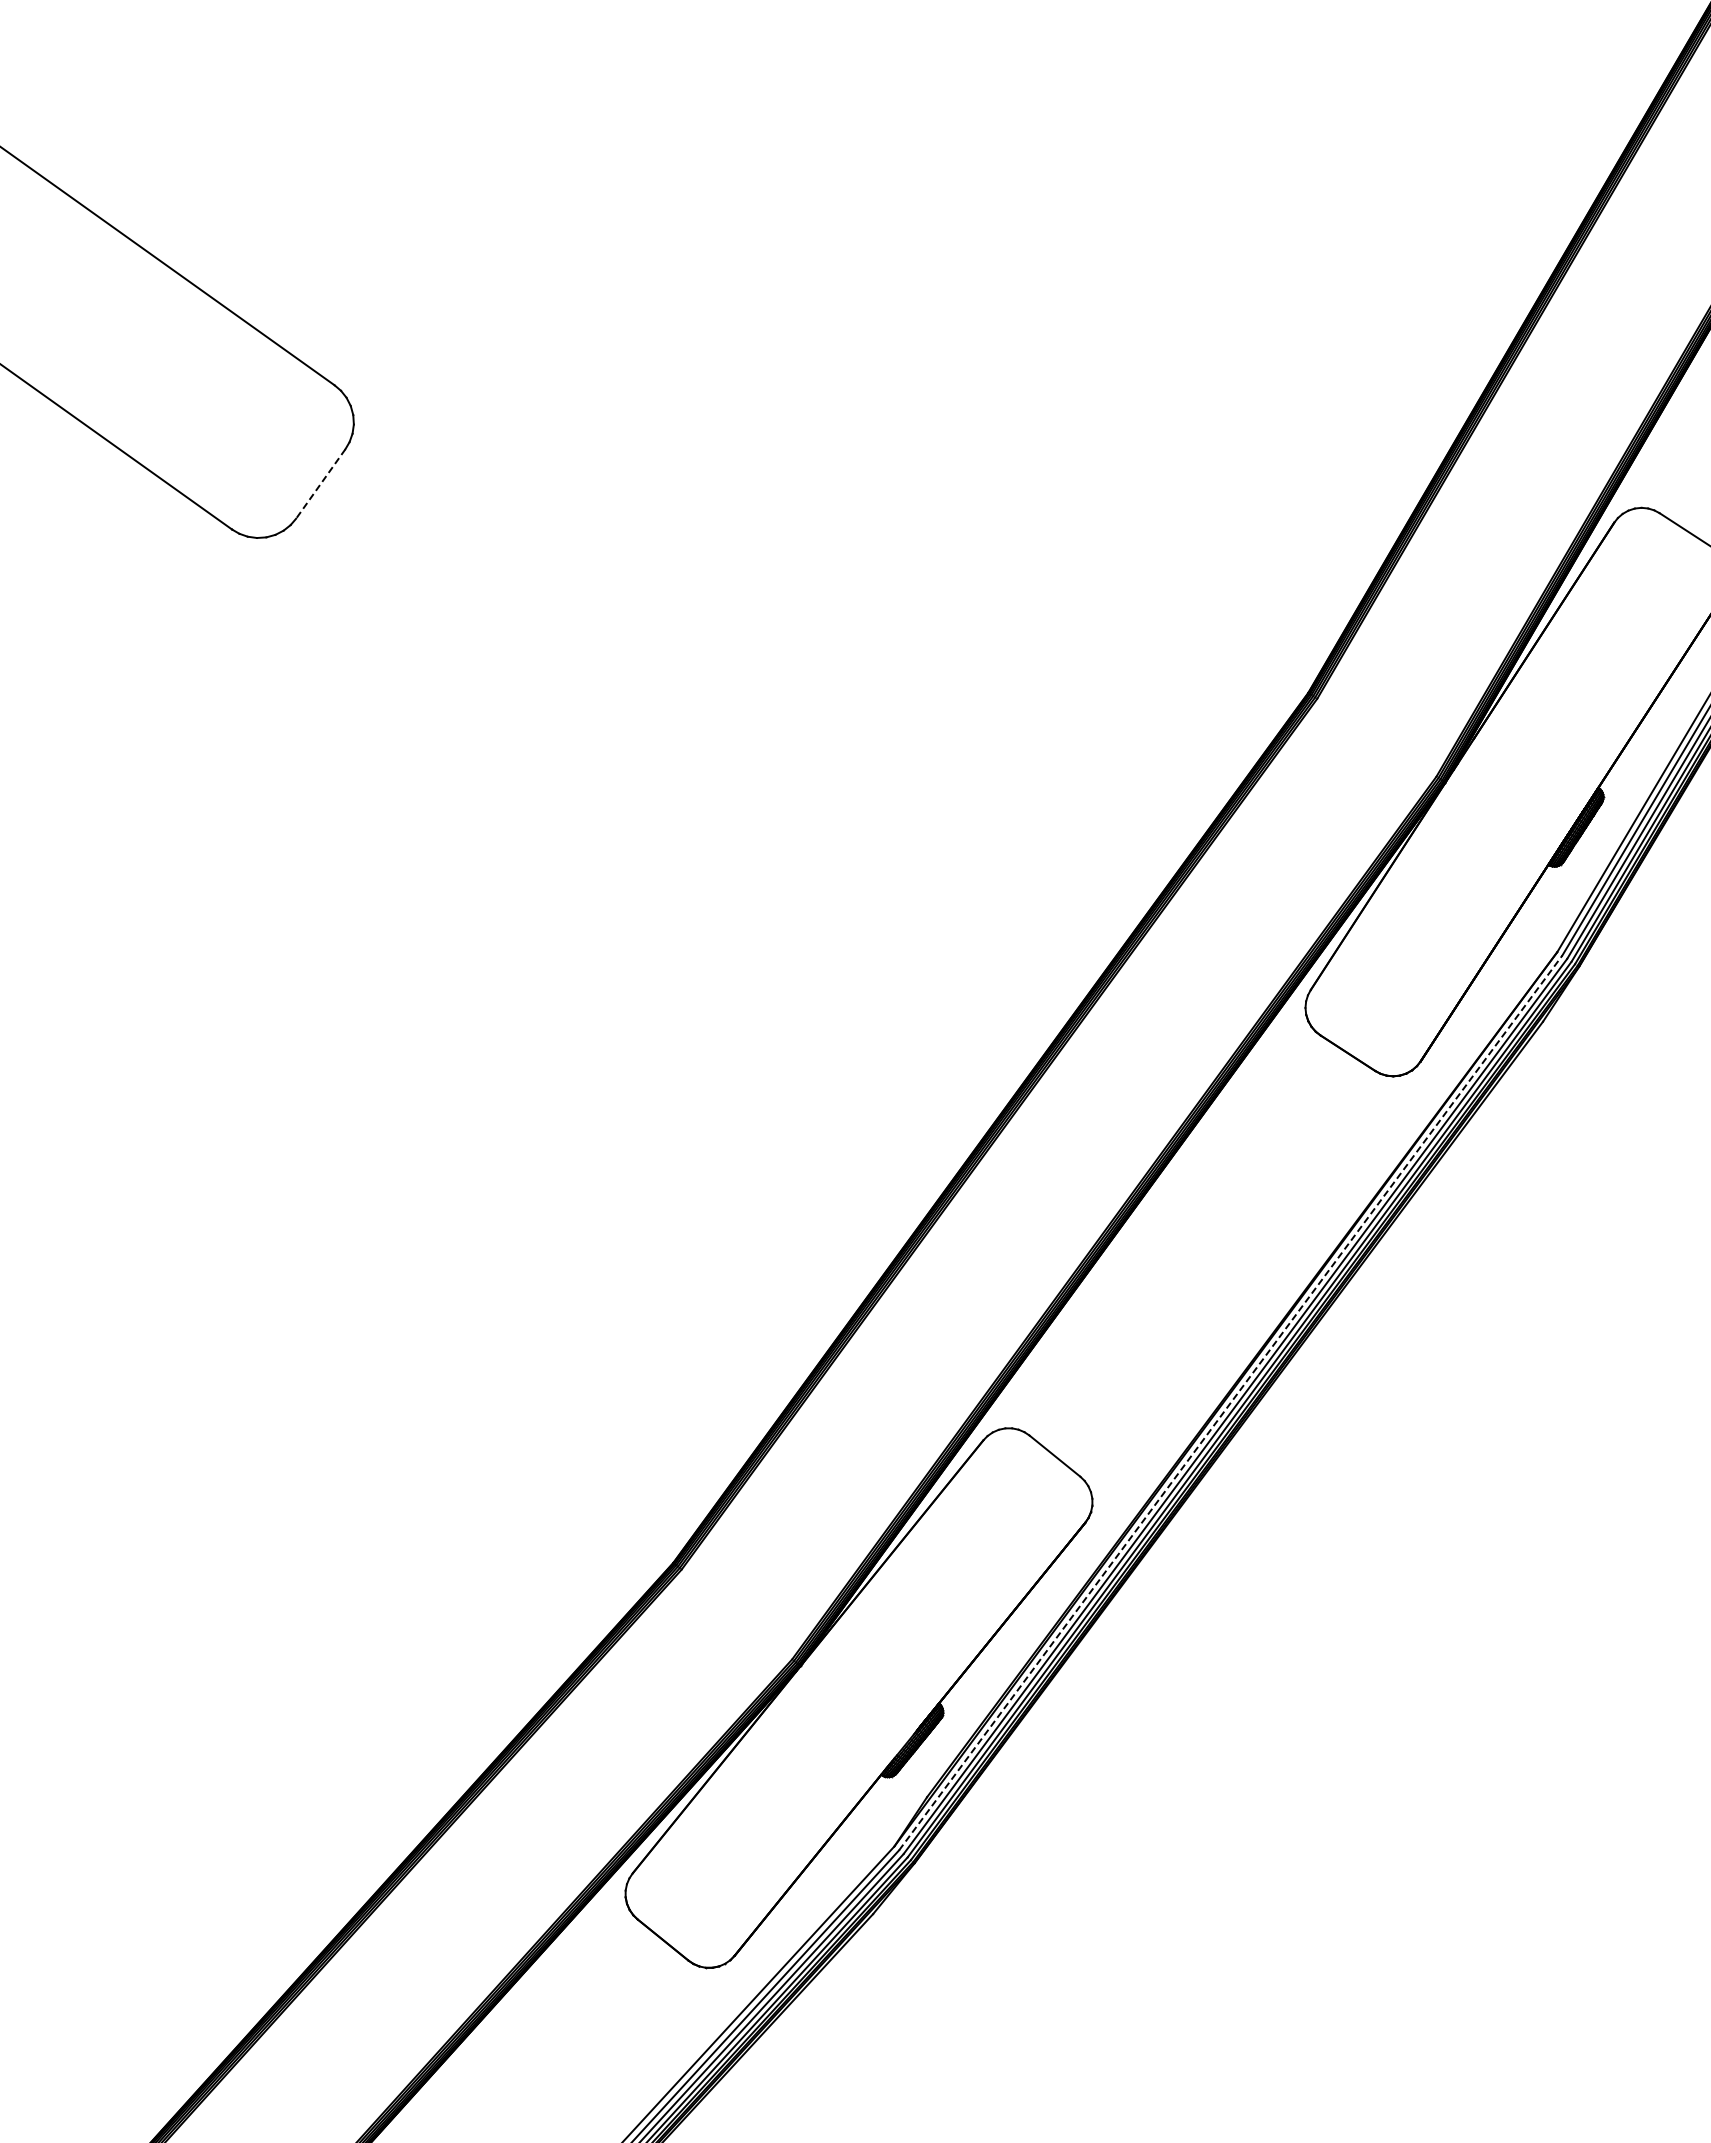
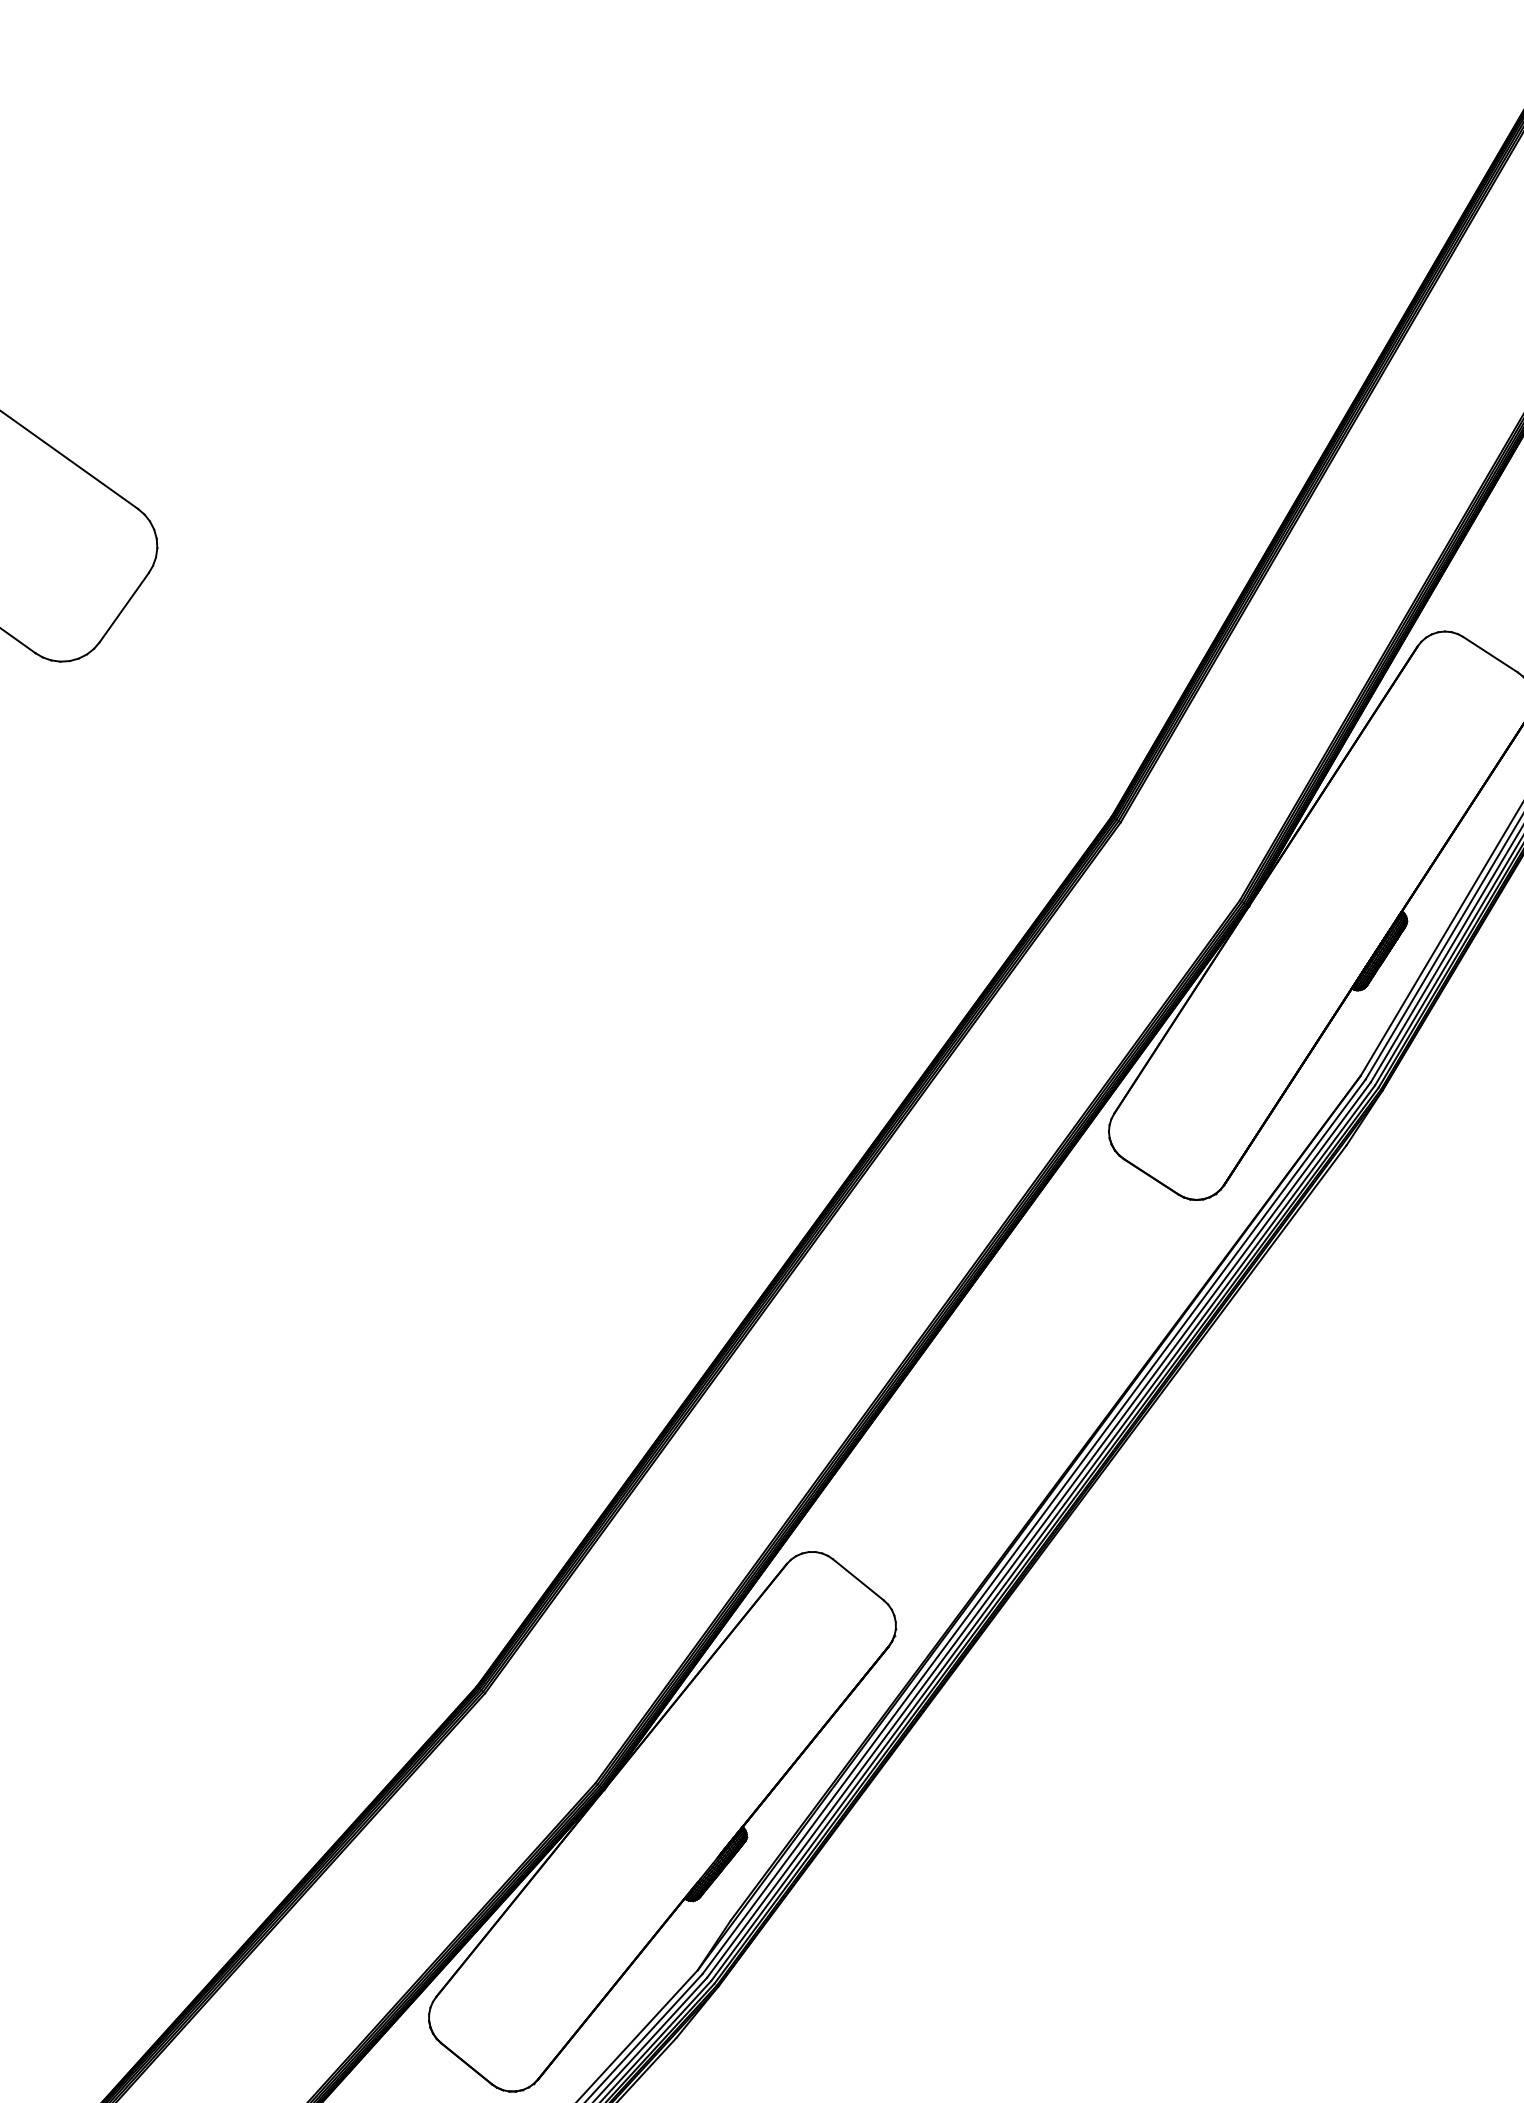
line: (320, 483) -> (123, 607), dashed -> solid
line: (1230, 1402) -> (1033, 1526), dashed -> solid

